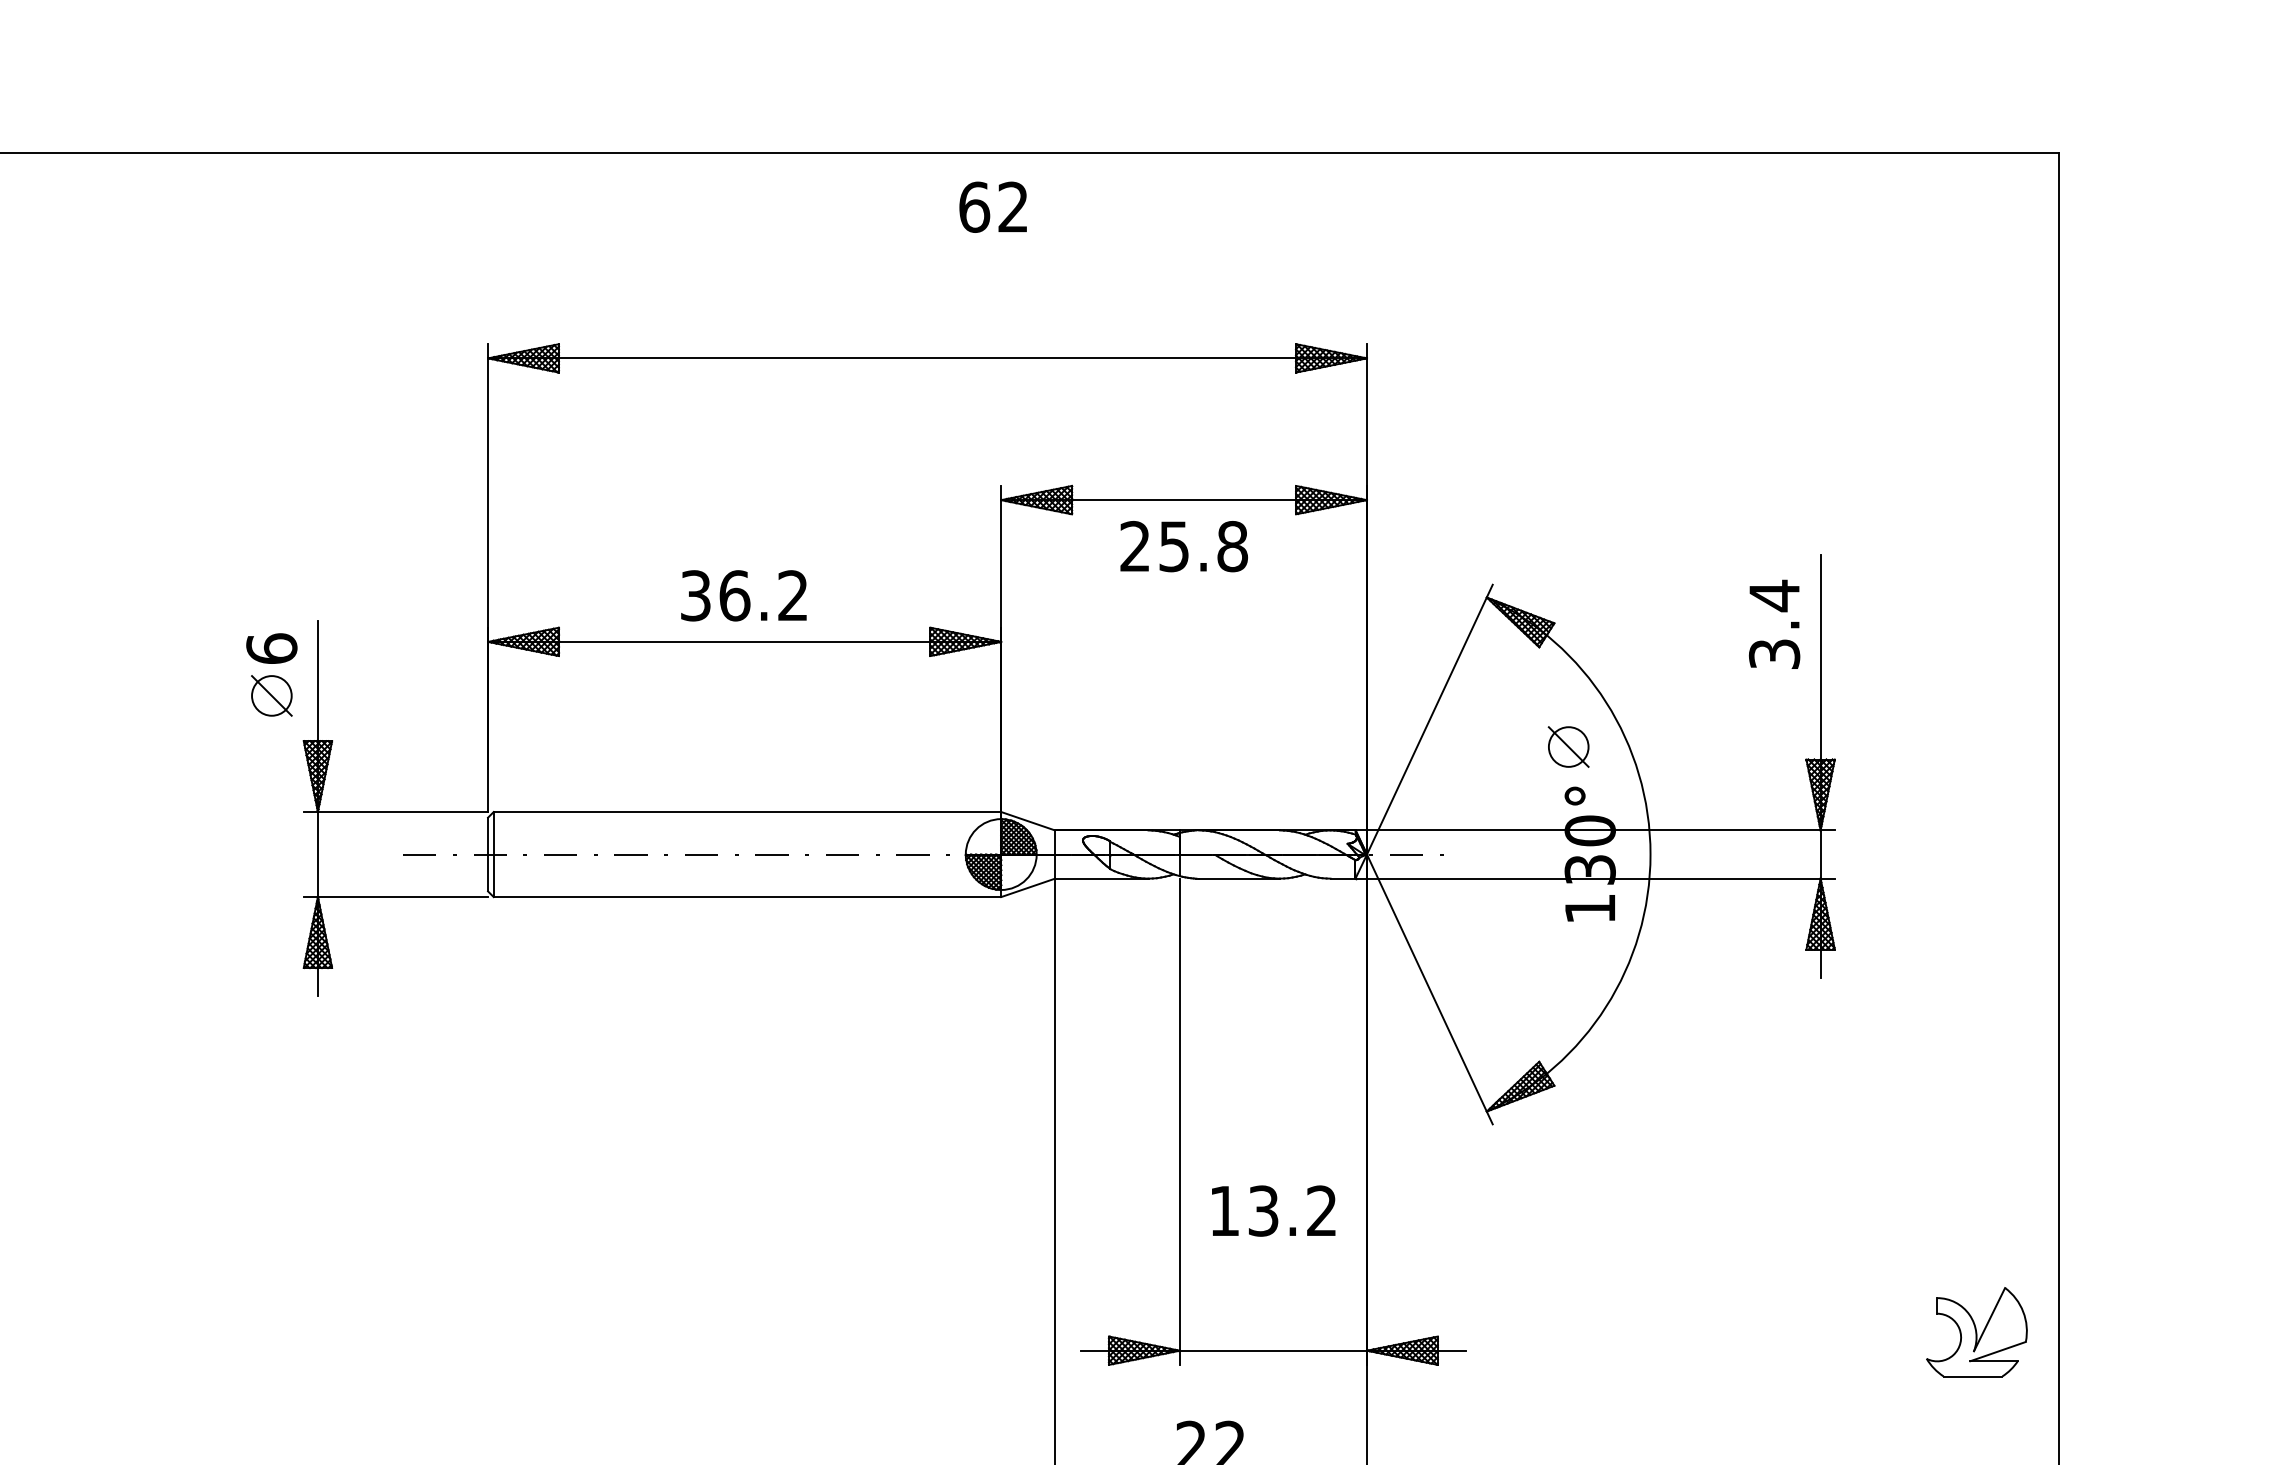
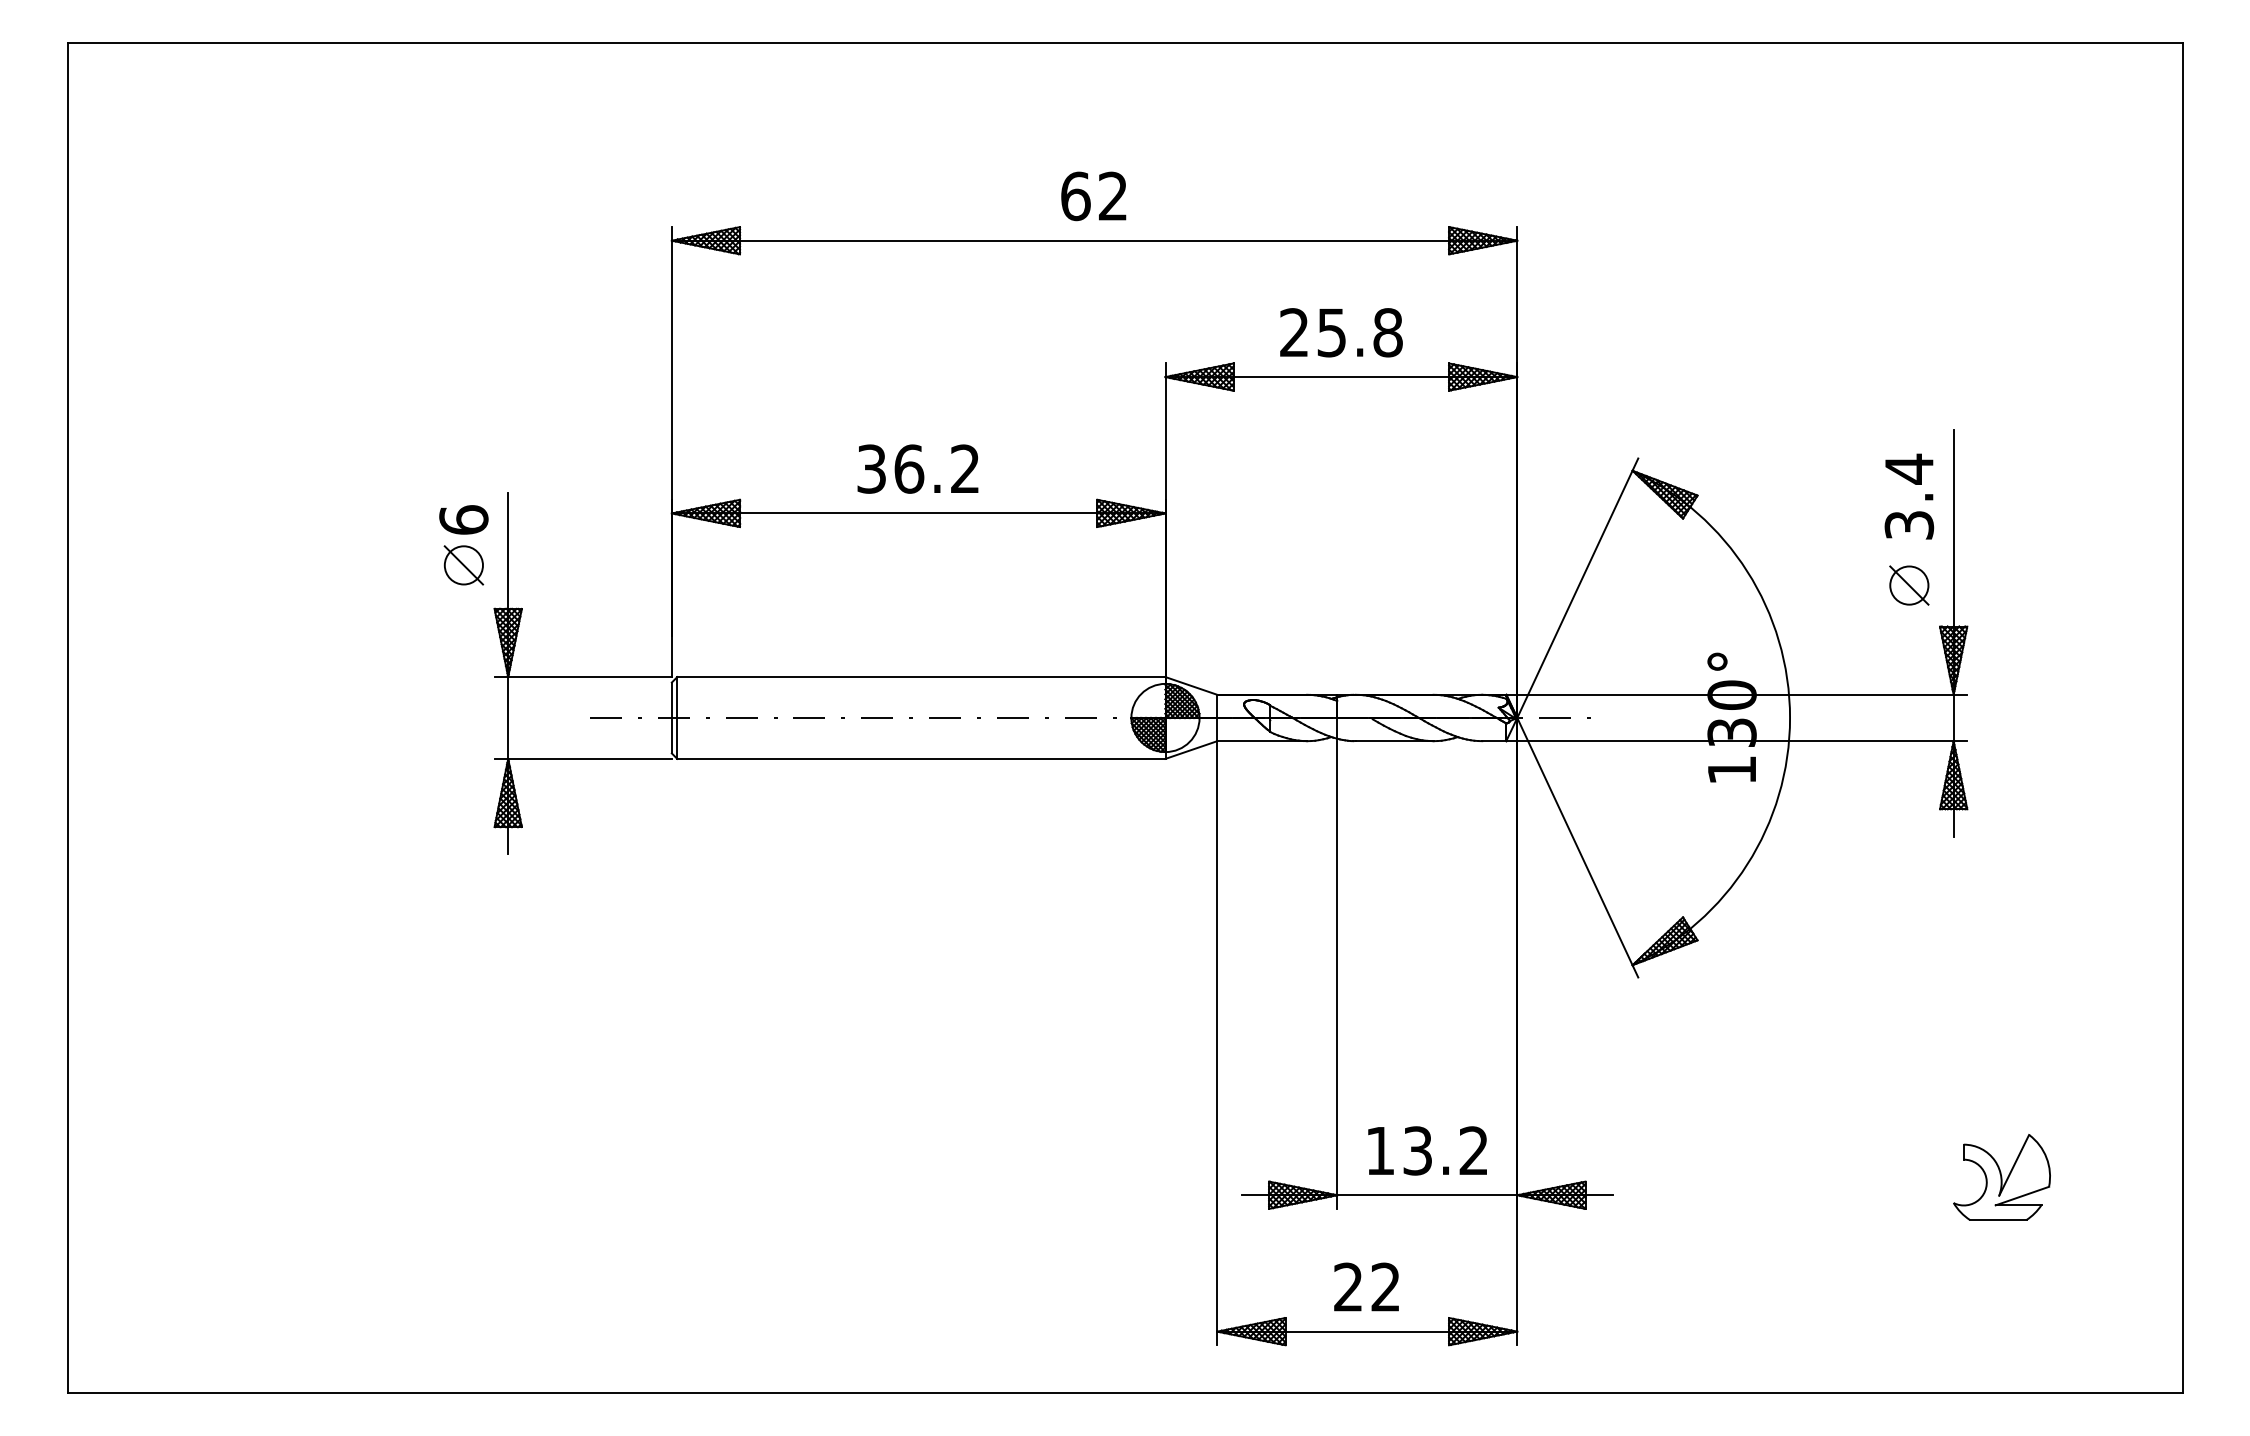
text: (992, 207) -> (1093, 196), moved
text: (1184, 546) -> (1341, 332), moved
part: (1568, 746) -> (1909, 585), moved
text: (1273, 1210) -> (1427, 1150), moved
part: (1976, 1332) -> (2001, 1177), moved

